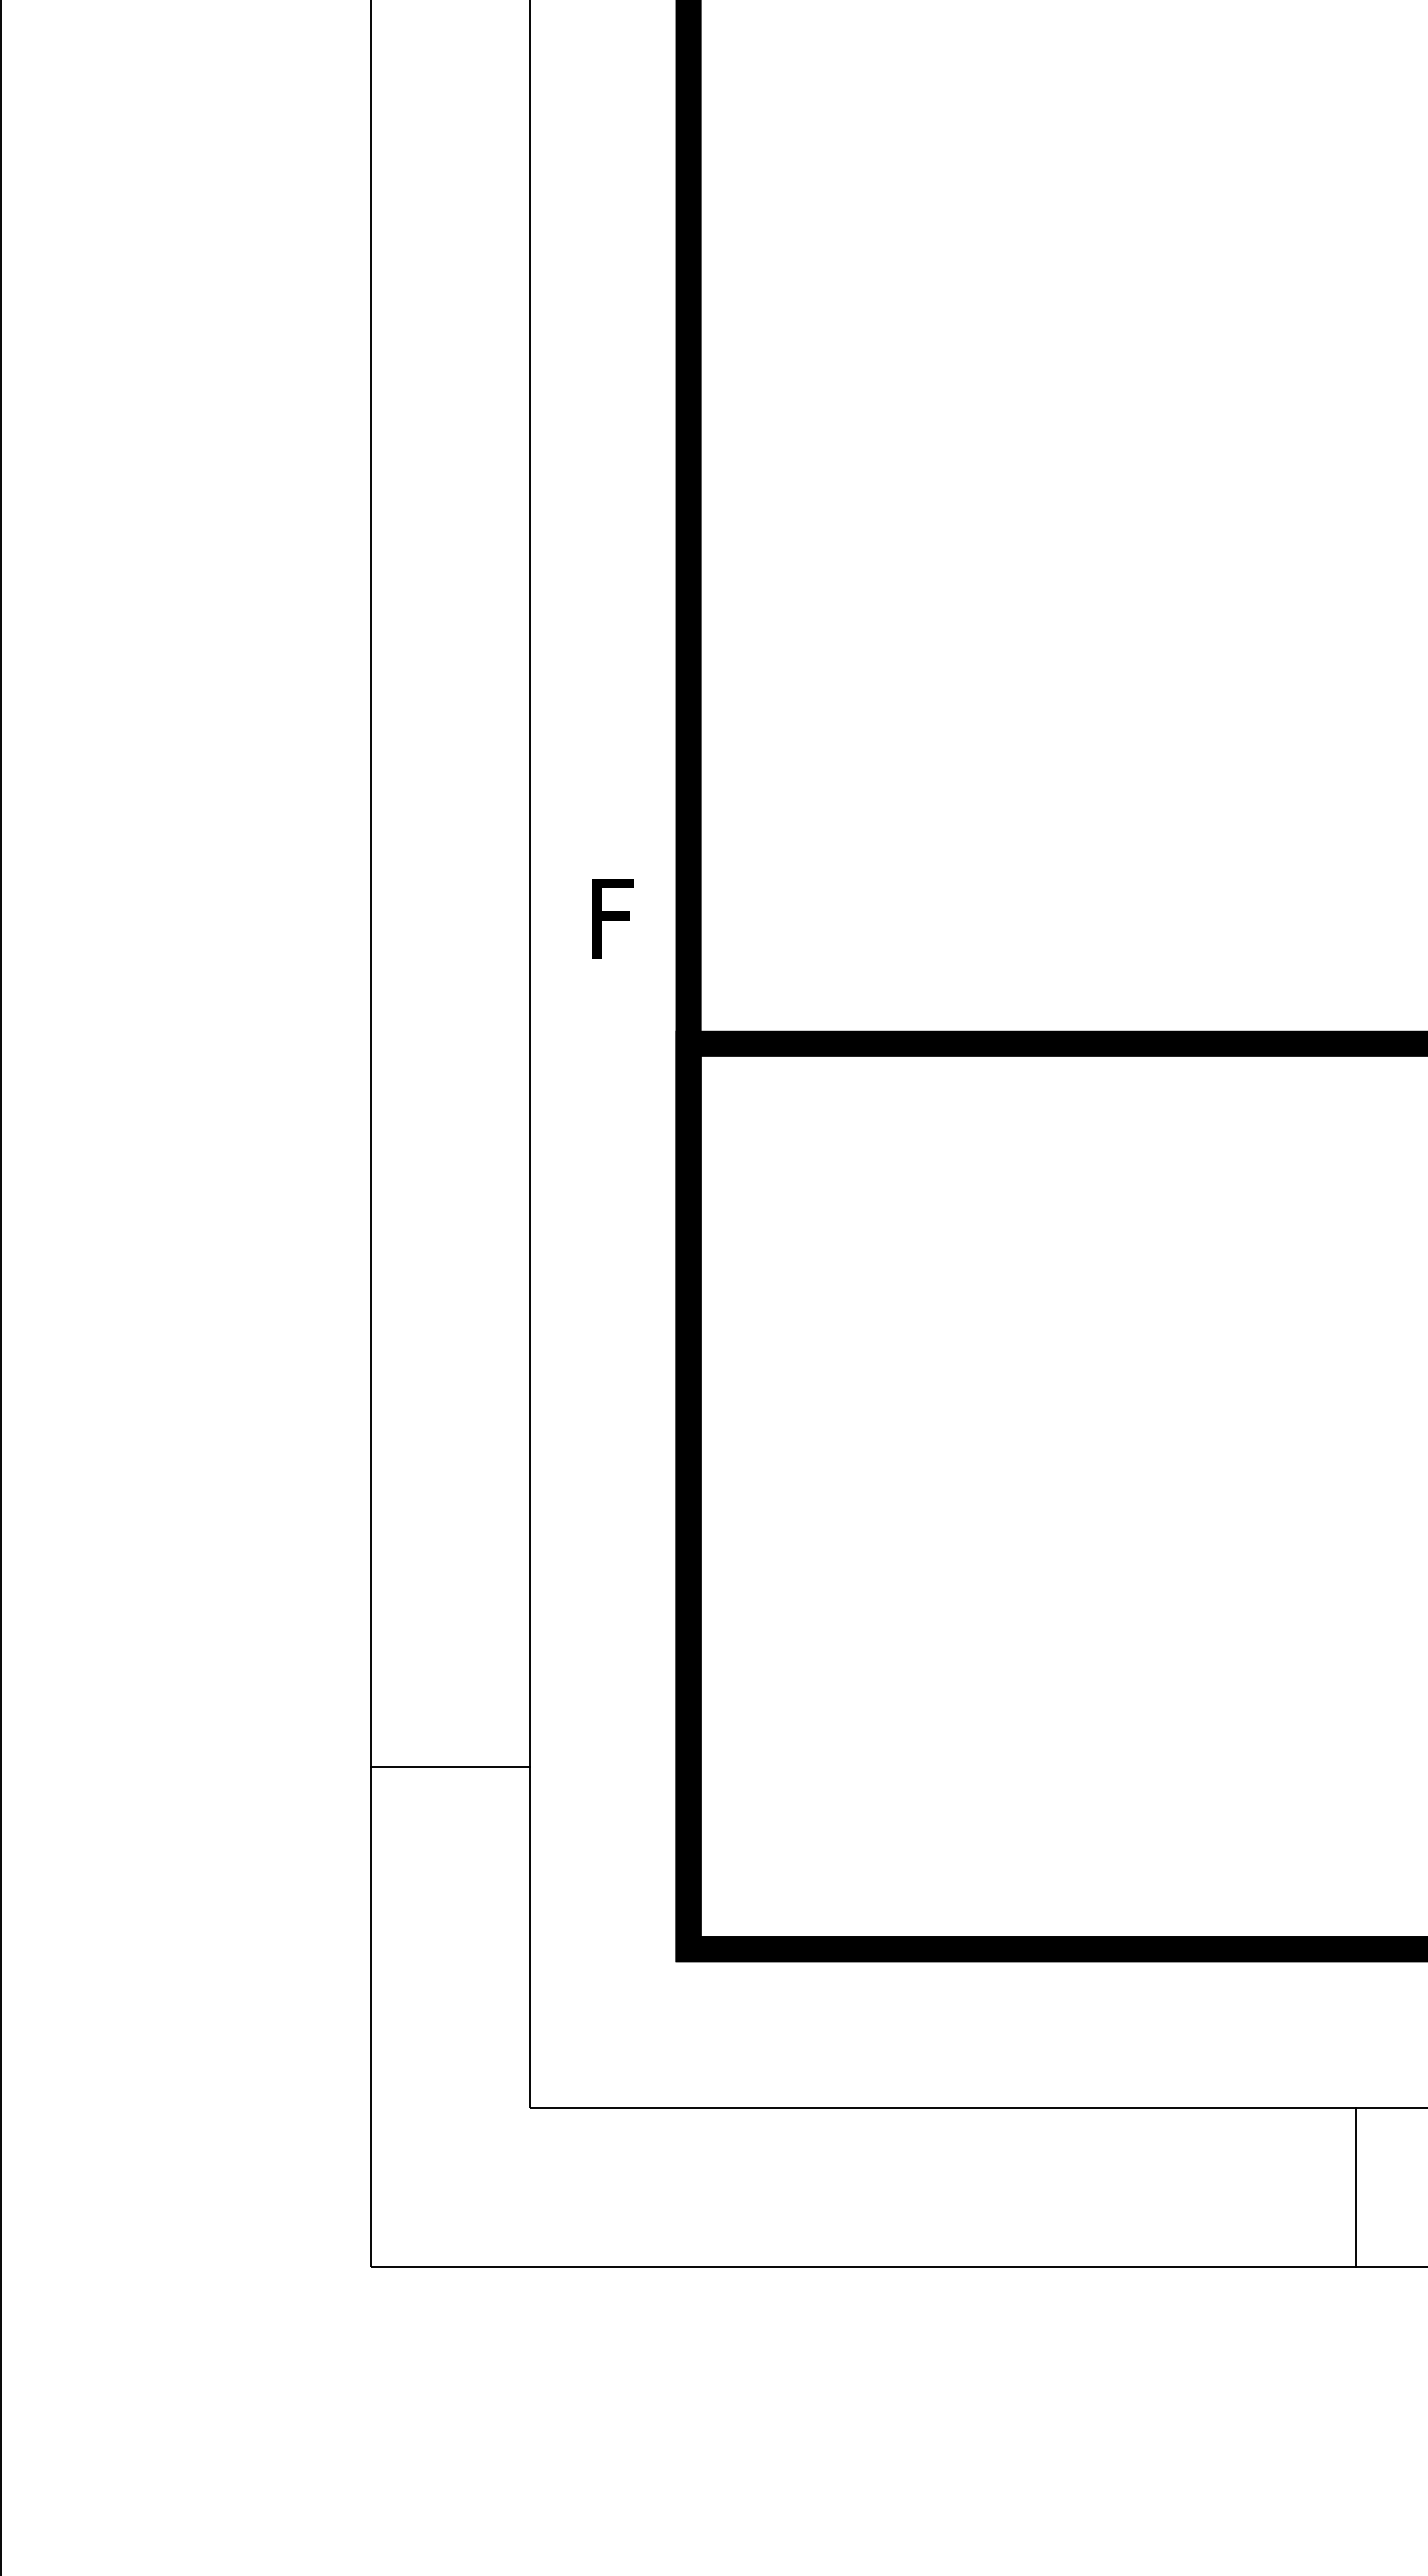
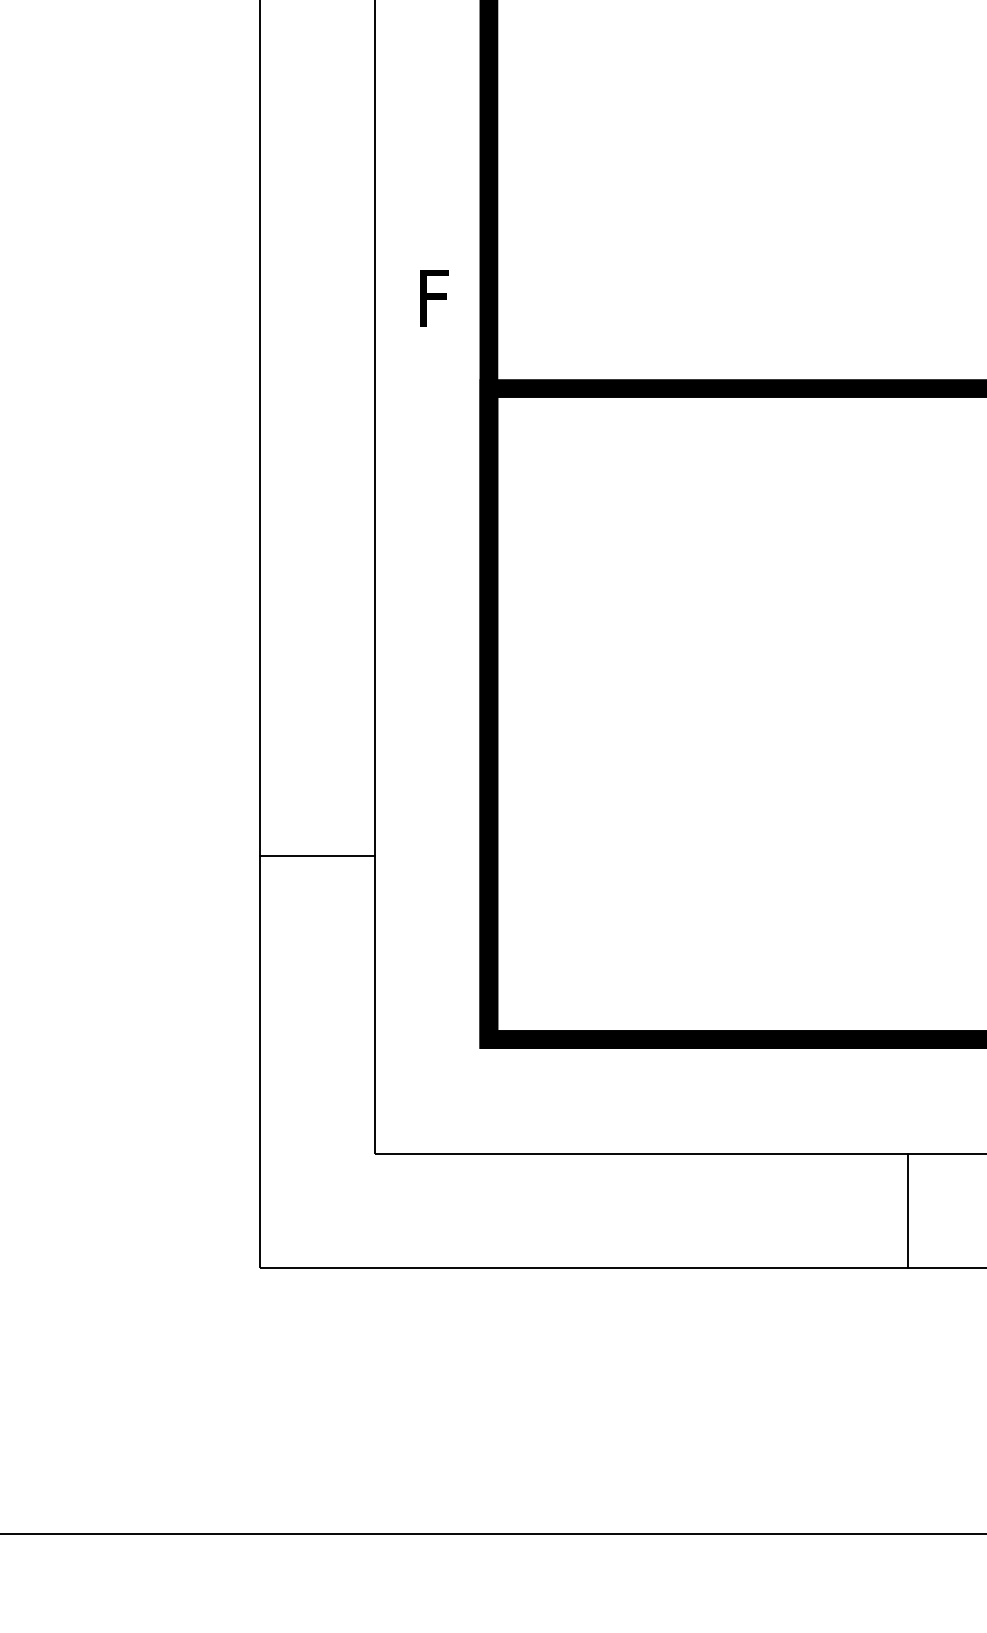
line: (449, 1767) -> (316, 855), moved
line: (1356, 2187) -> (908, 1210), moved

